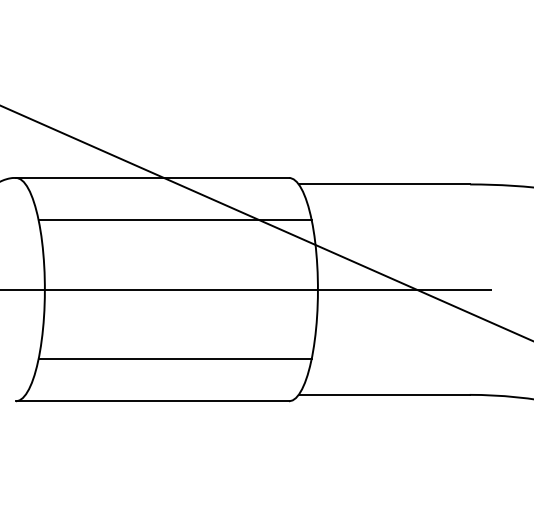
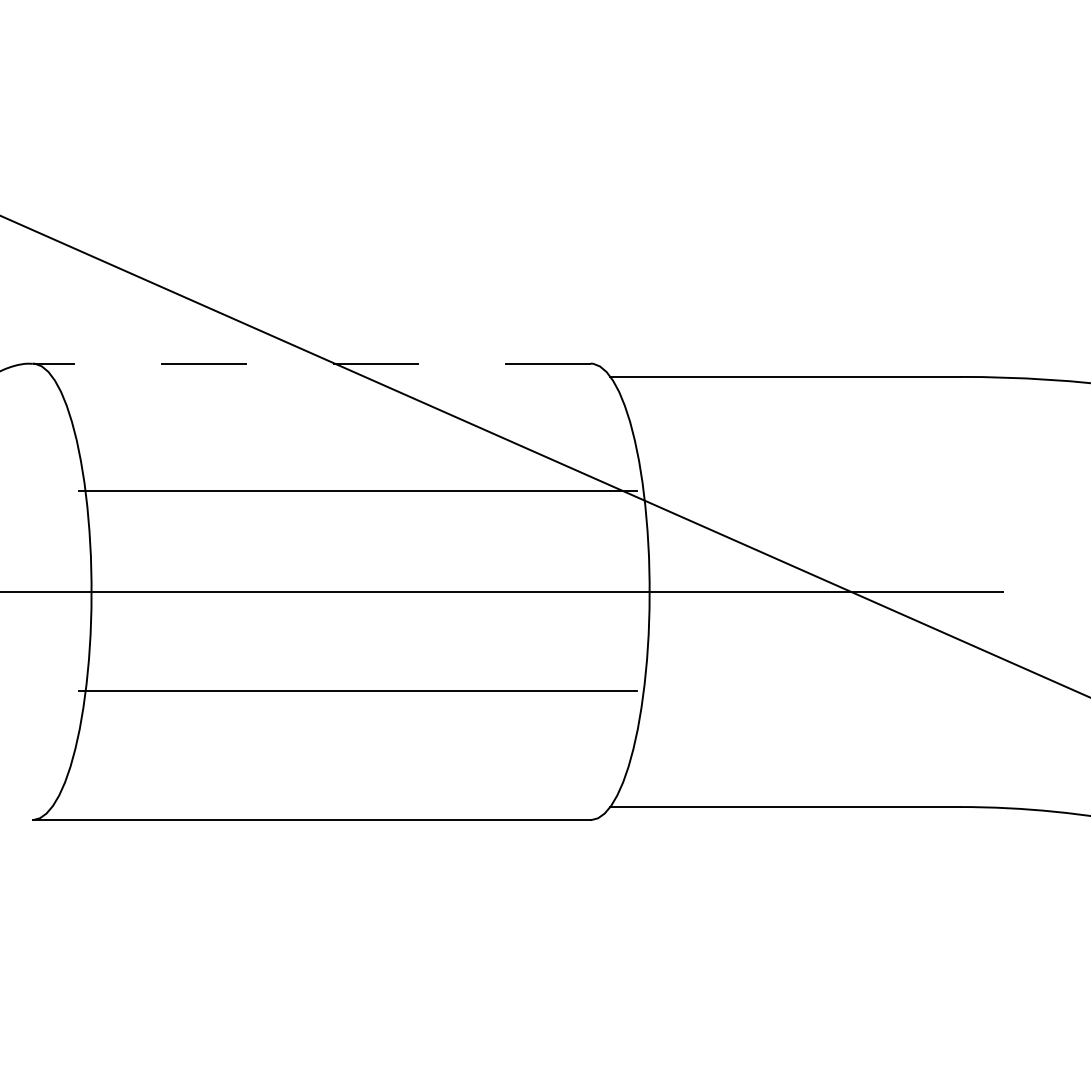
line: (152, 177) -> (311, 362), solid -> dashed
line: (174, 220) -> (356, 491), moved
line: (174, 359) -> (356, 691), moved

